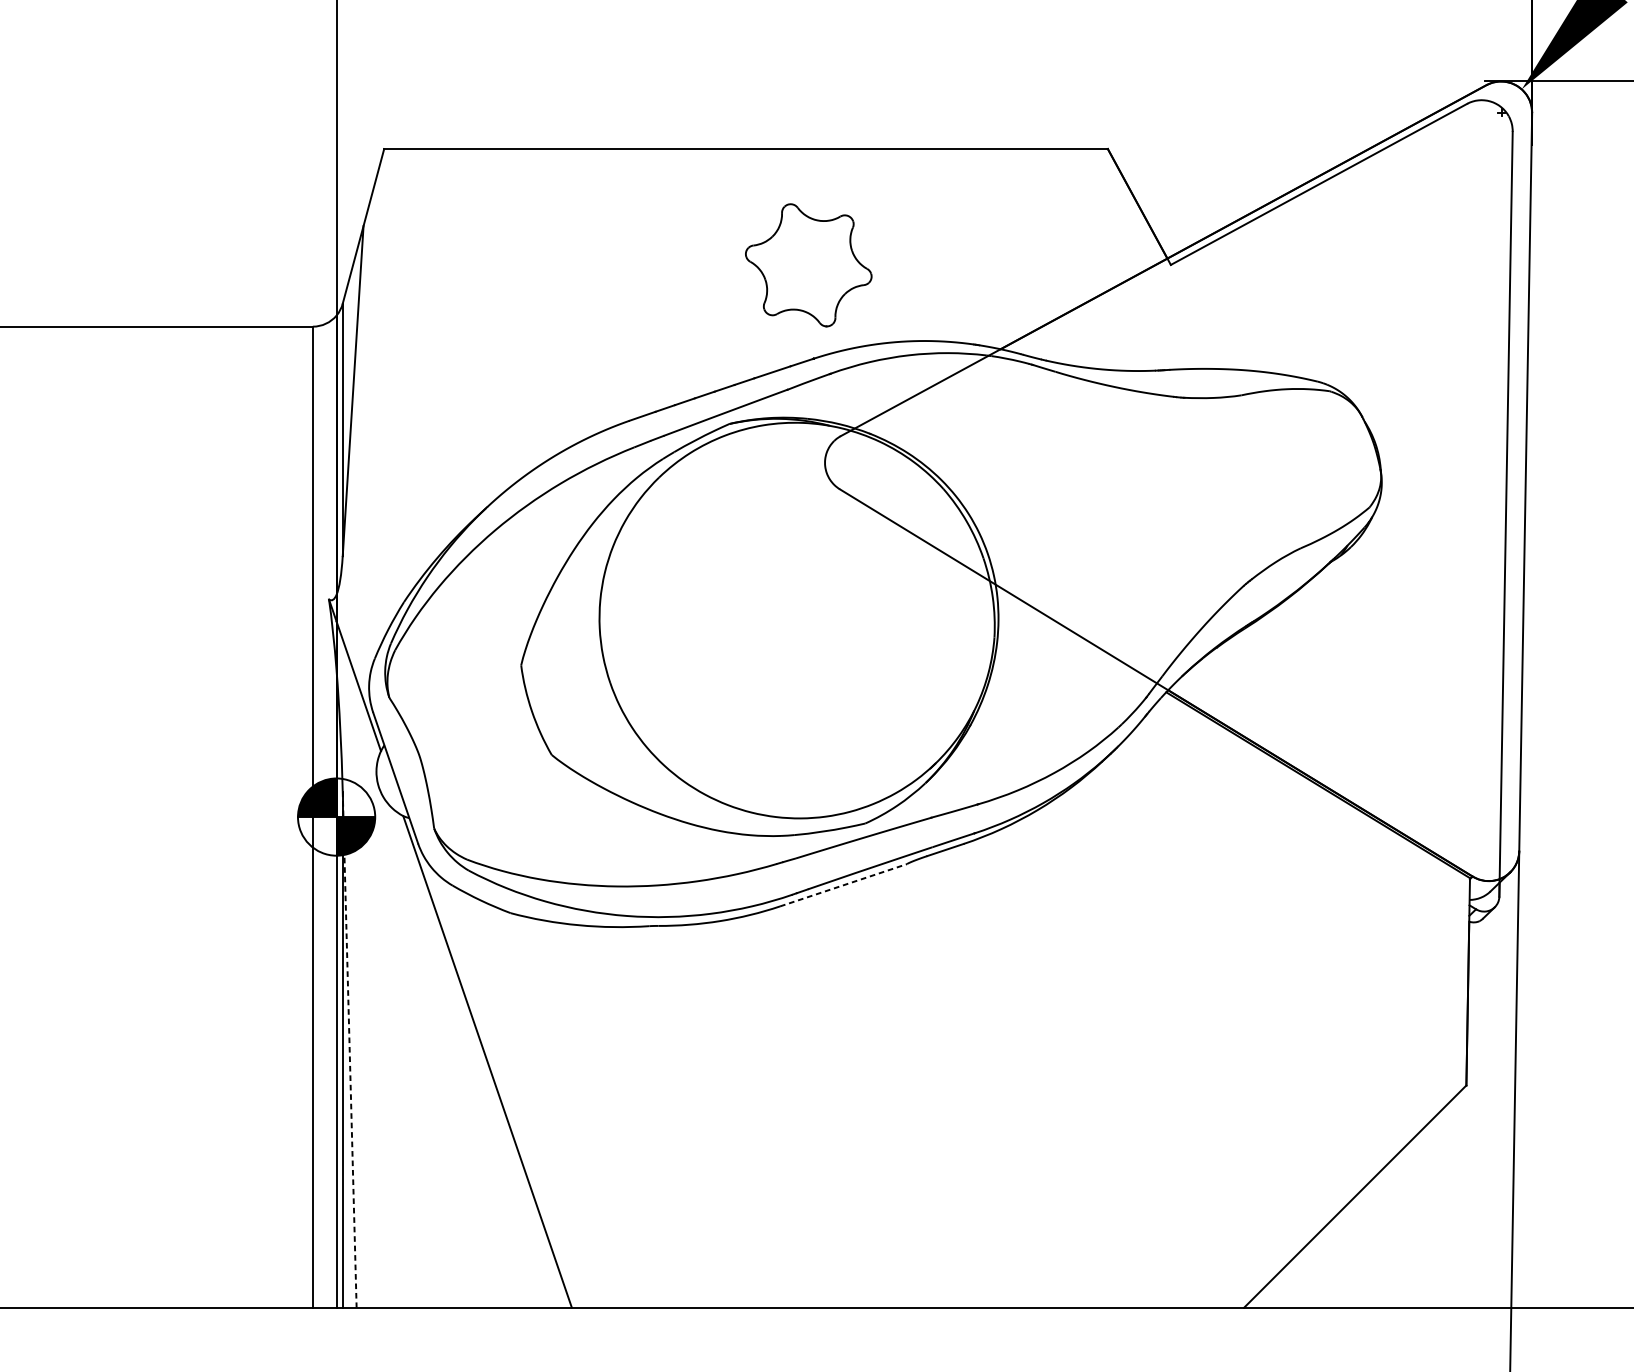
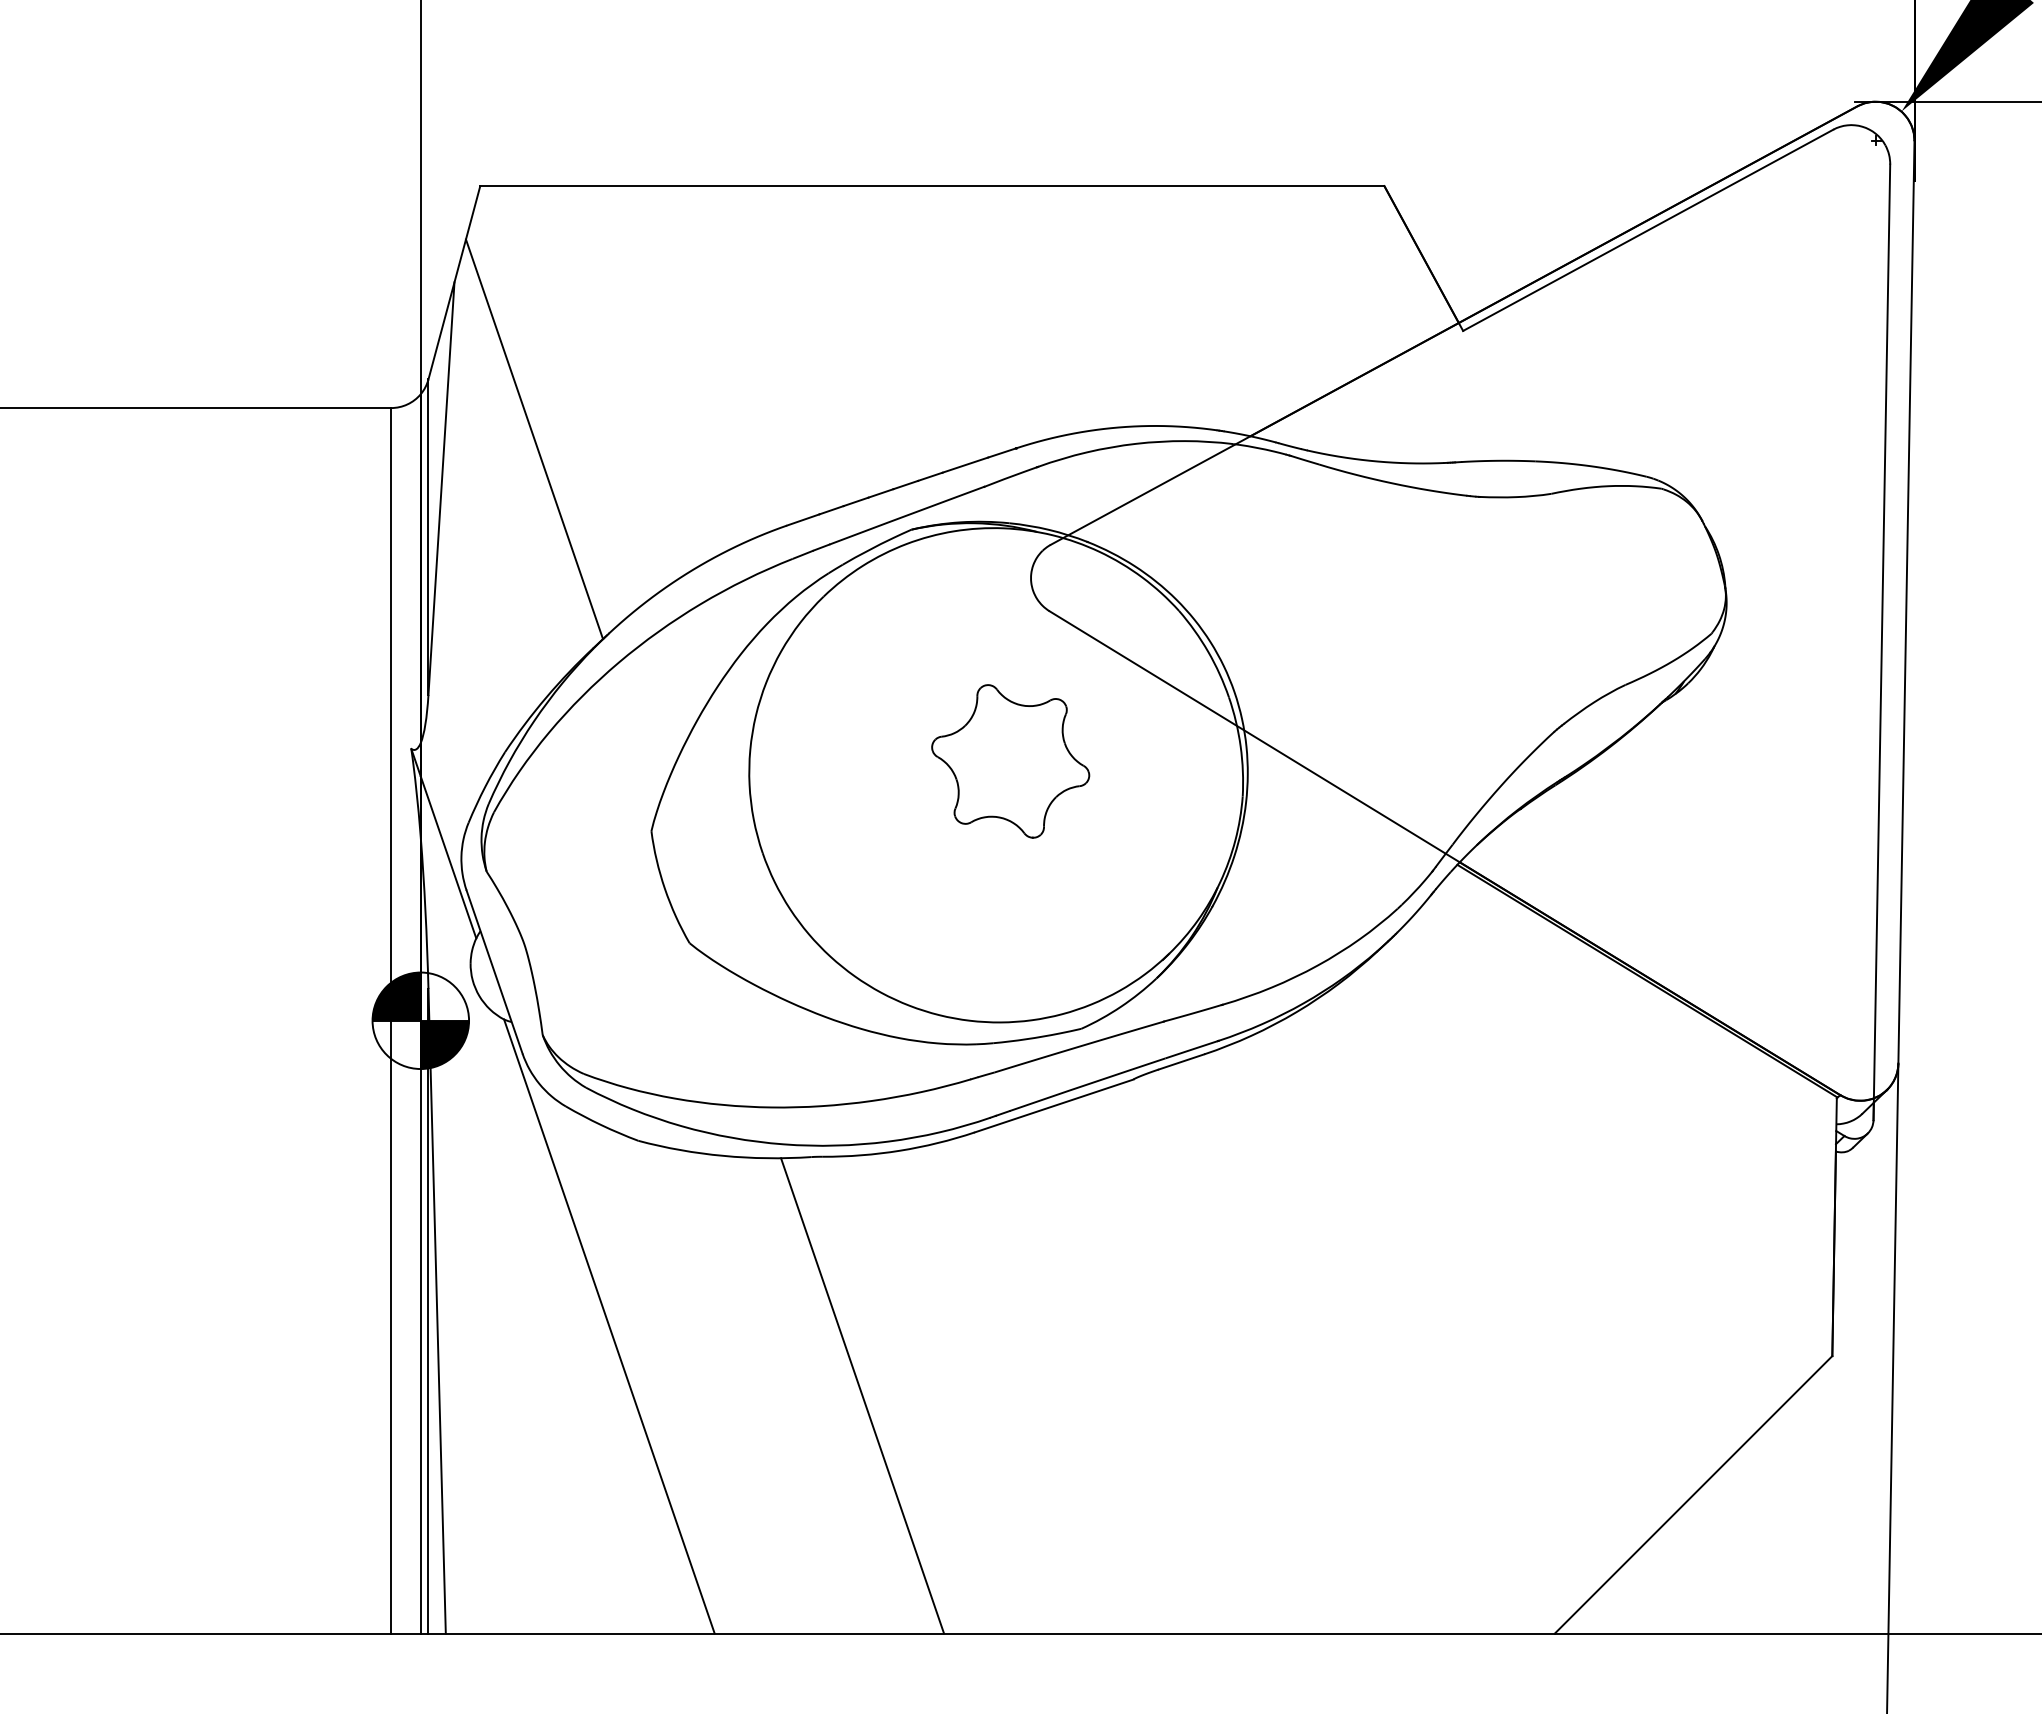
part: (808, 265) -> (1010, 761), moved
line: (427, 351) -> (534, 439), added
line: (843, 884) -> (1054, 1105), dashed -> solid
line: (349, 1049) -> (437, 1311), dashed -> solid
line: (690, 1117) -> (862, 1395), added

